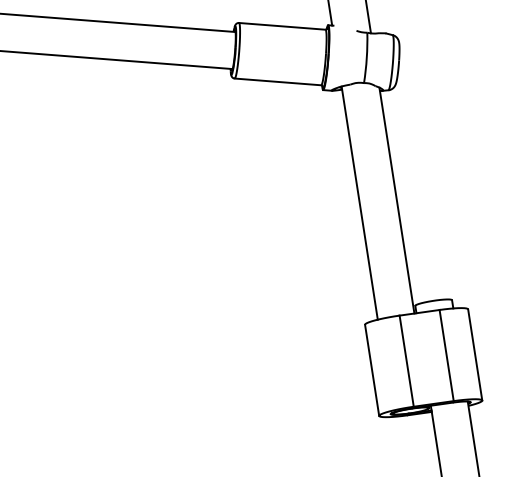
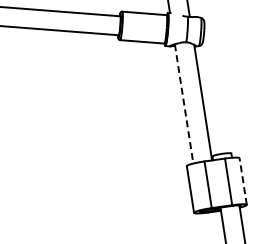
line: (360, 204) -> (184, 104), solid -> dashed
line: (475, 354) -> (243, 181), solid -> dashed

